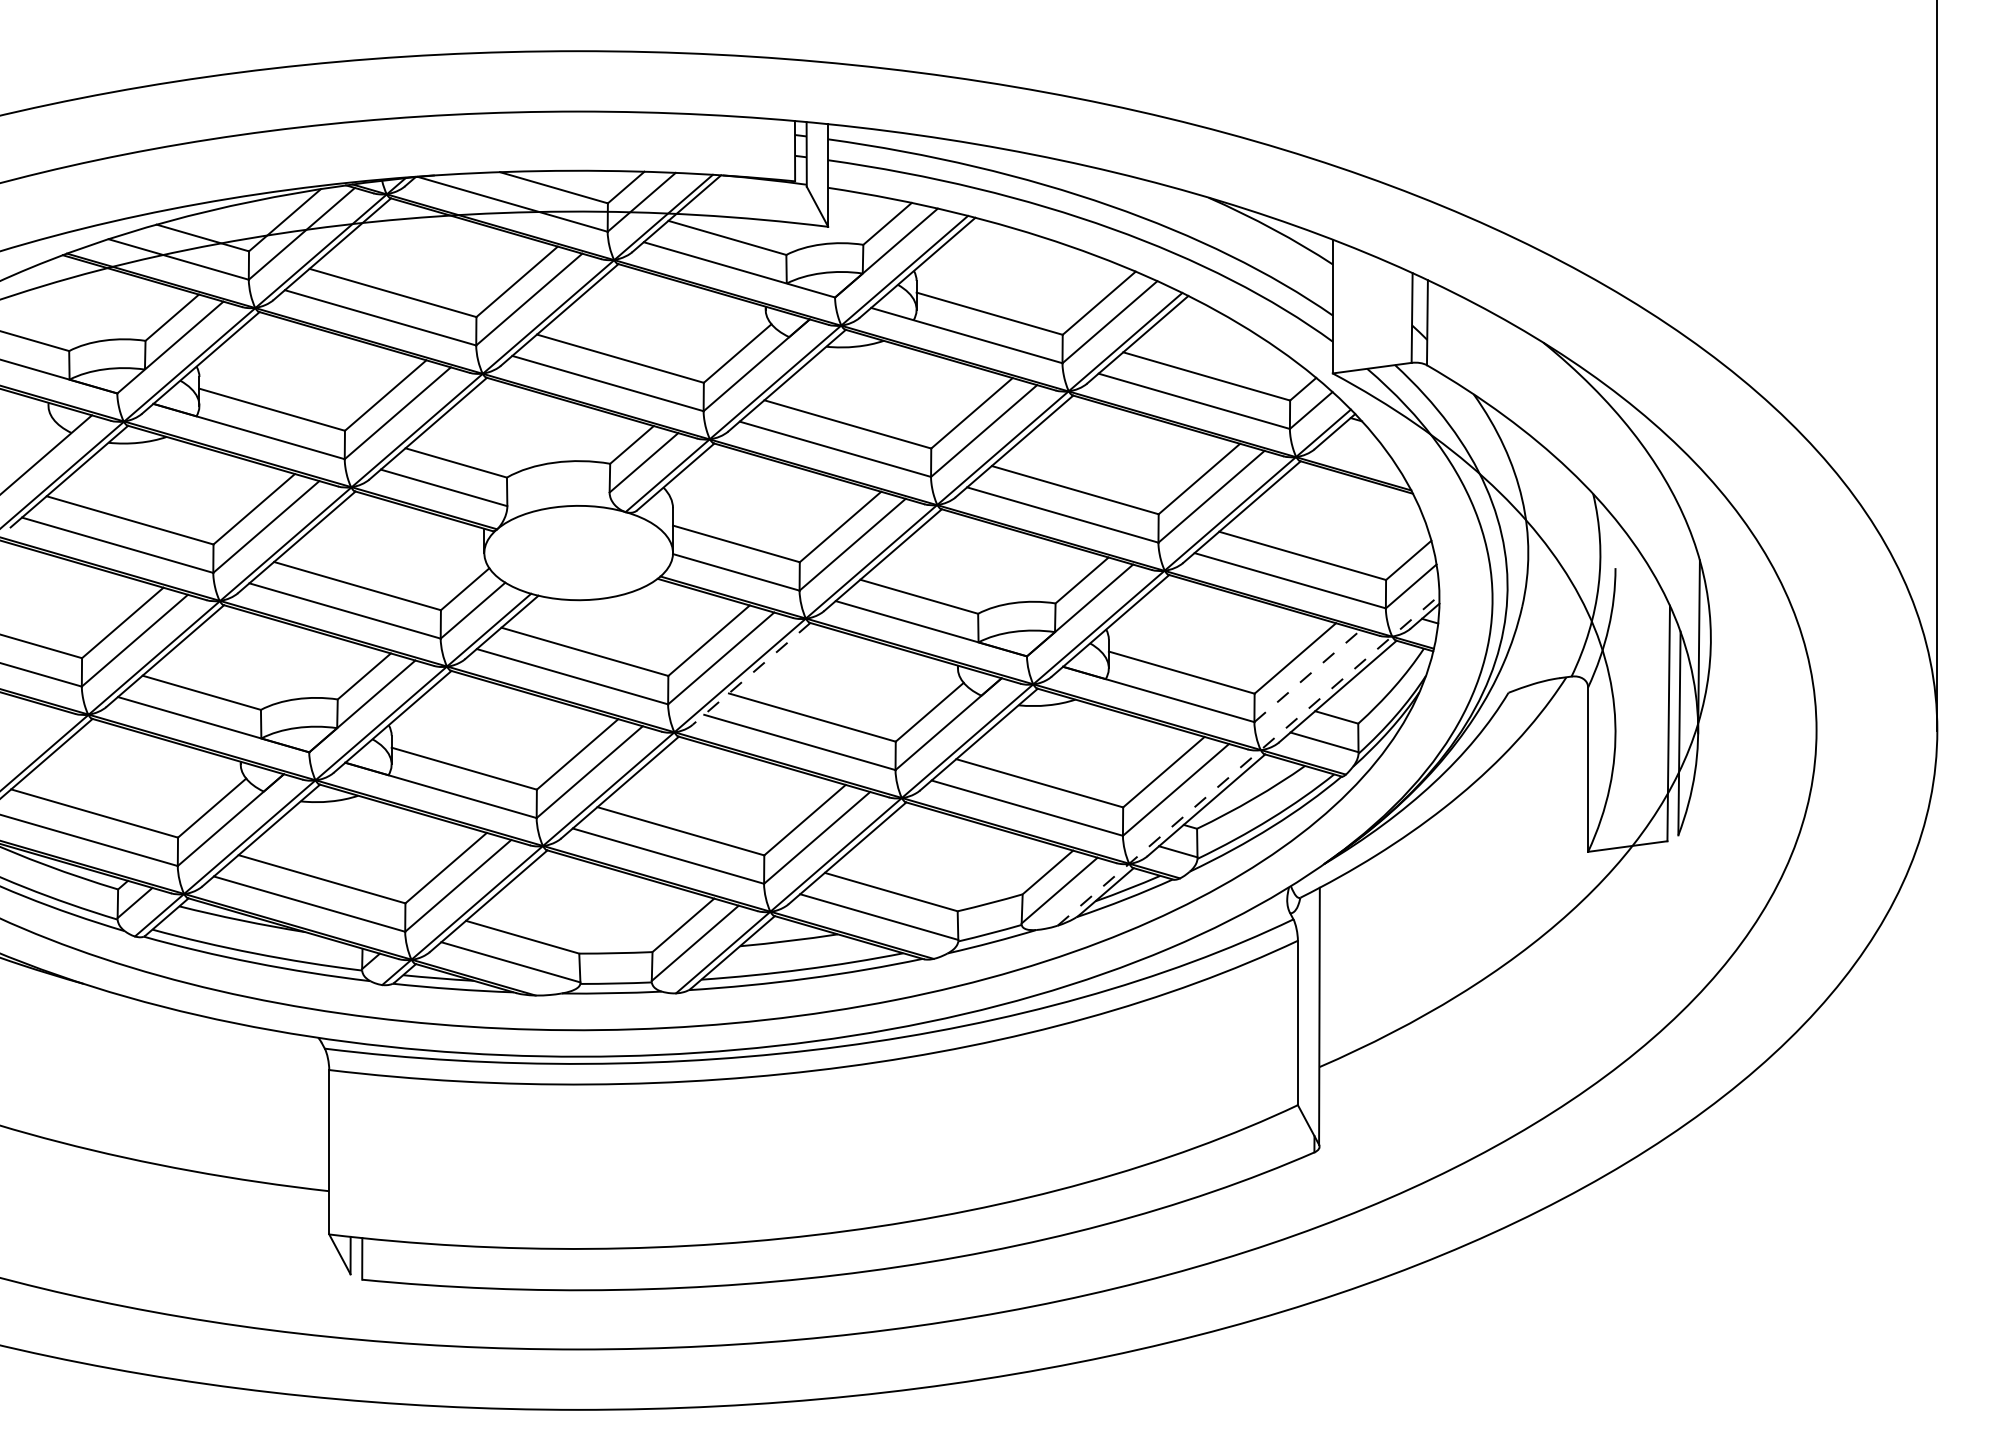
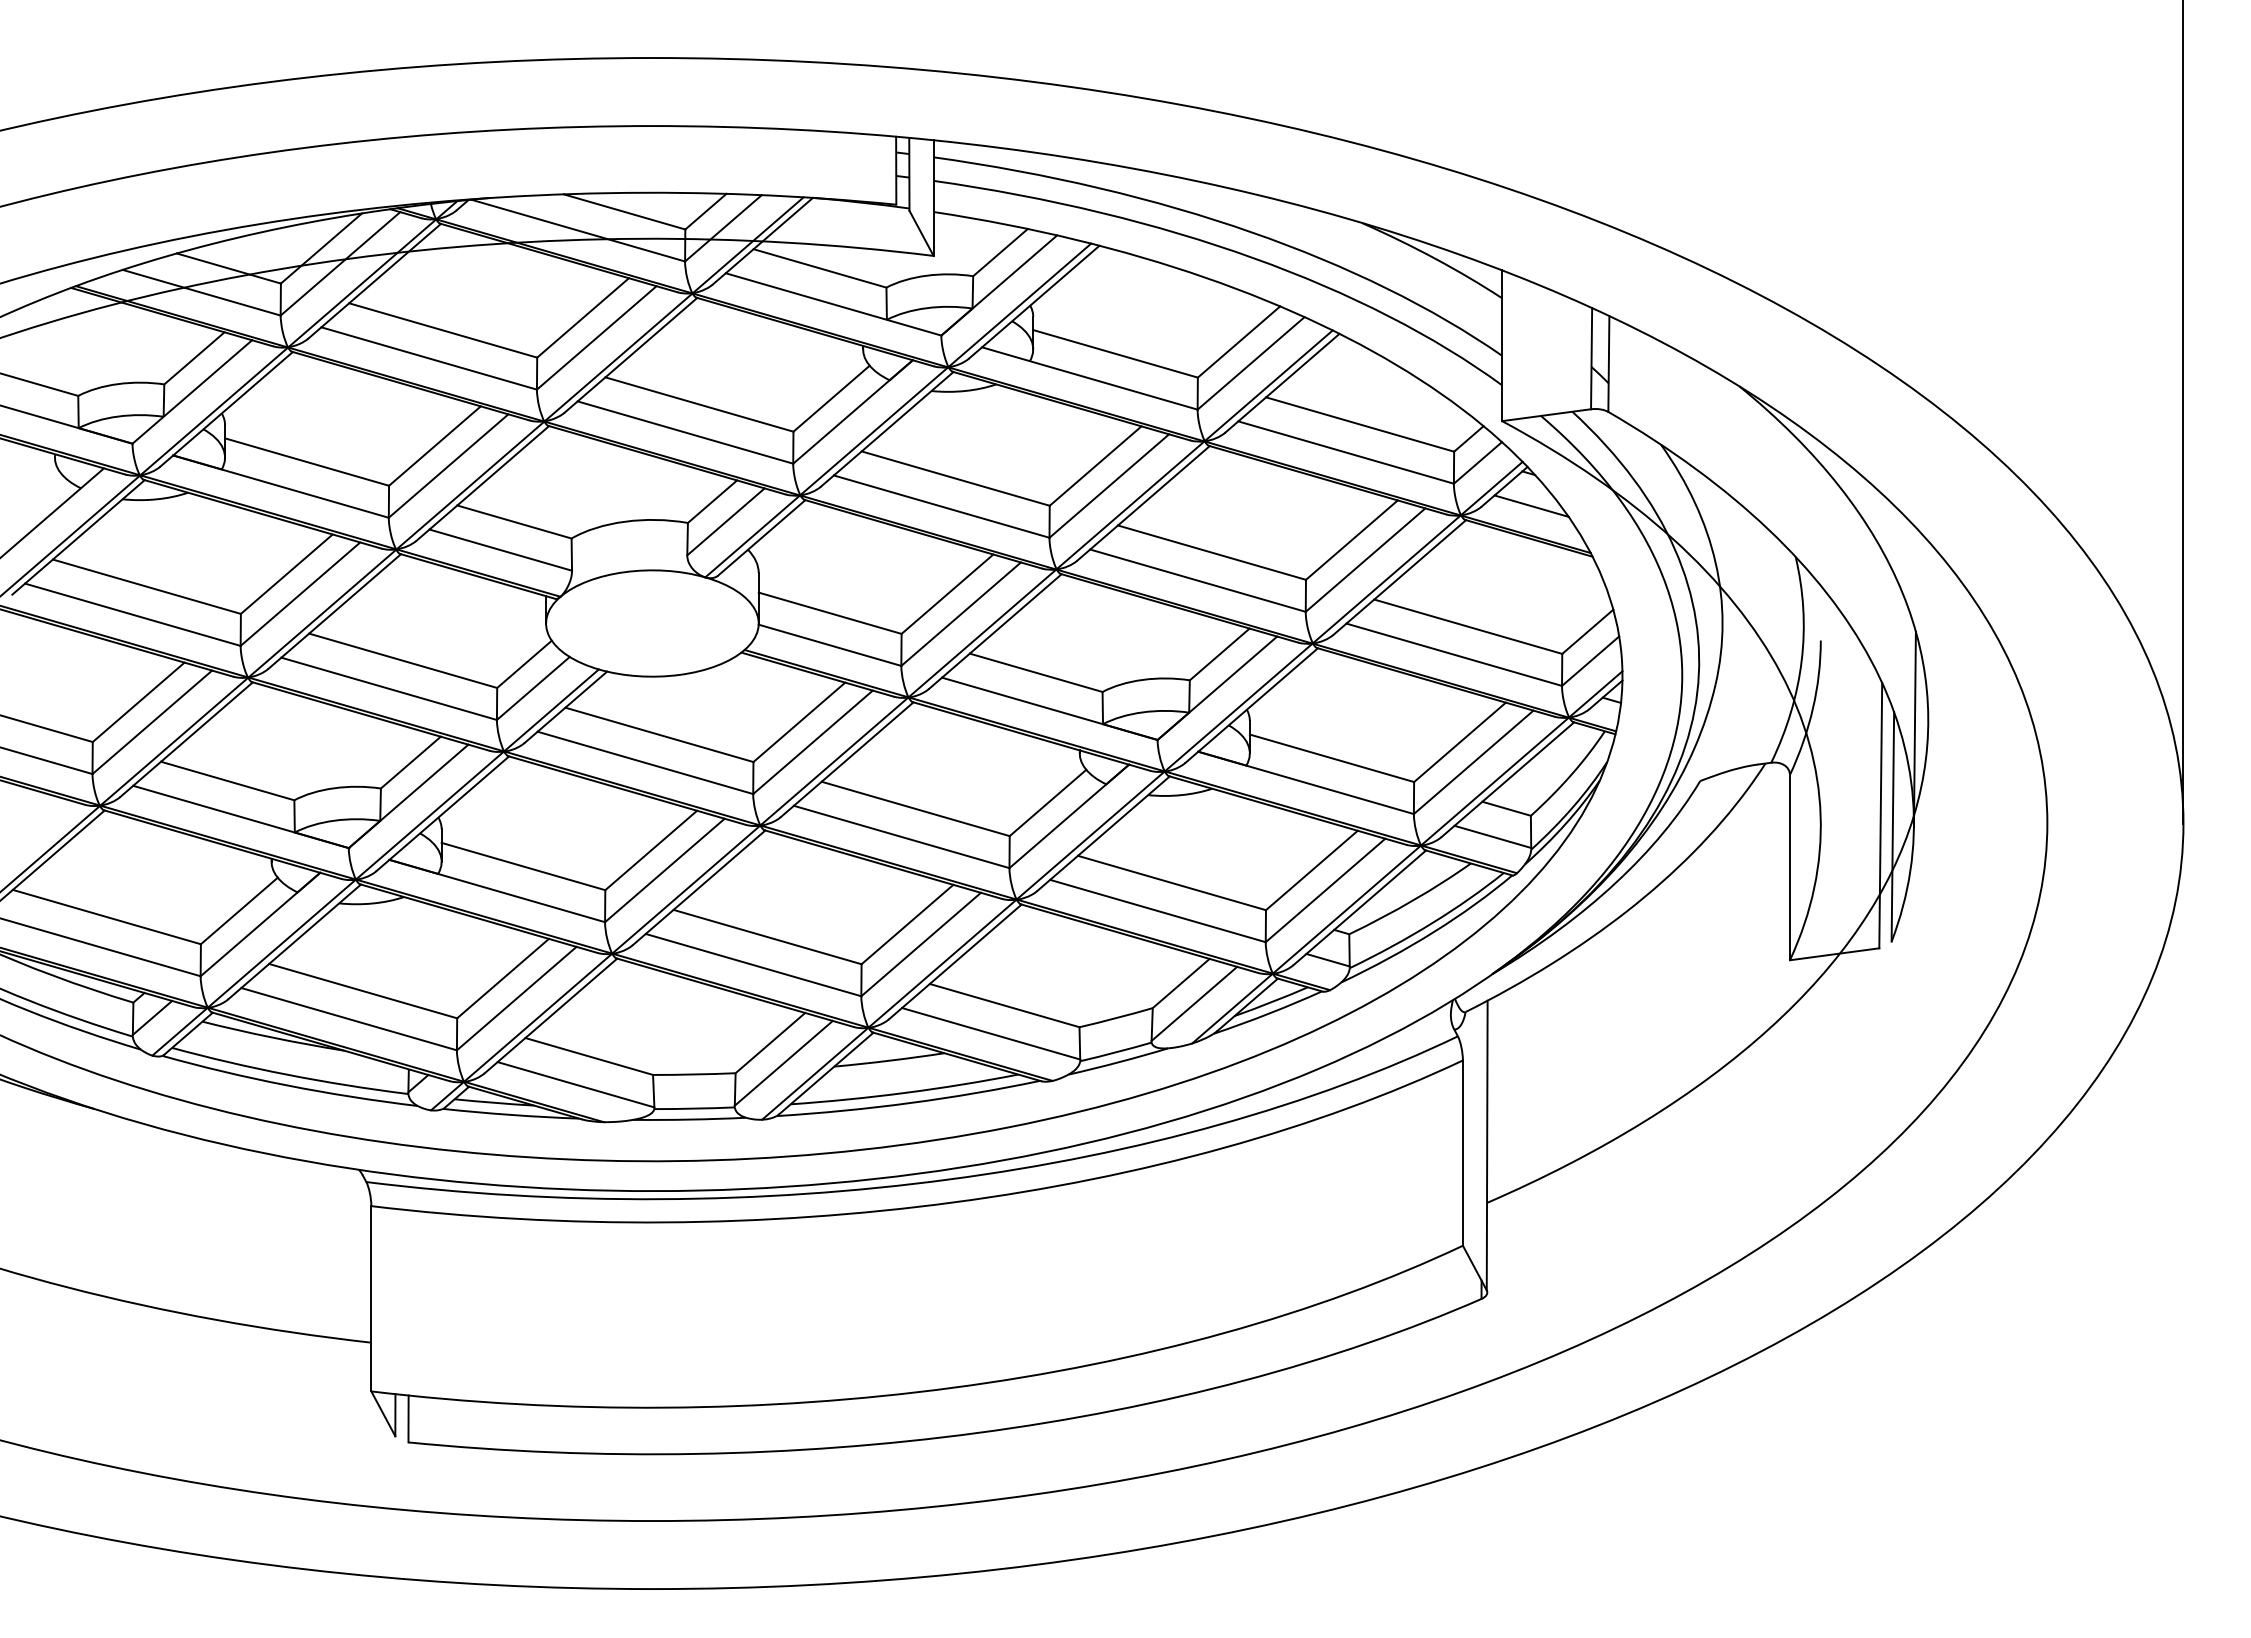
line: (1358, 448) -> (1531, 505), added
line: (751, 673) -> (847, 759), dashed -> solid
line: (1308, 676) -> (1474, 762), dashed -> solid
line: (1248, 760) -> (1407, 857), dashed -> solid

